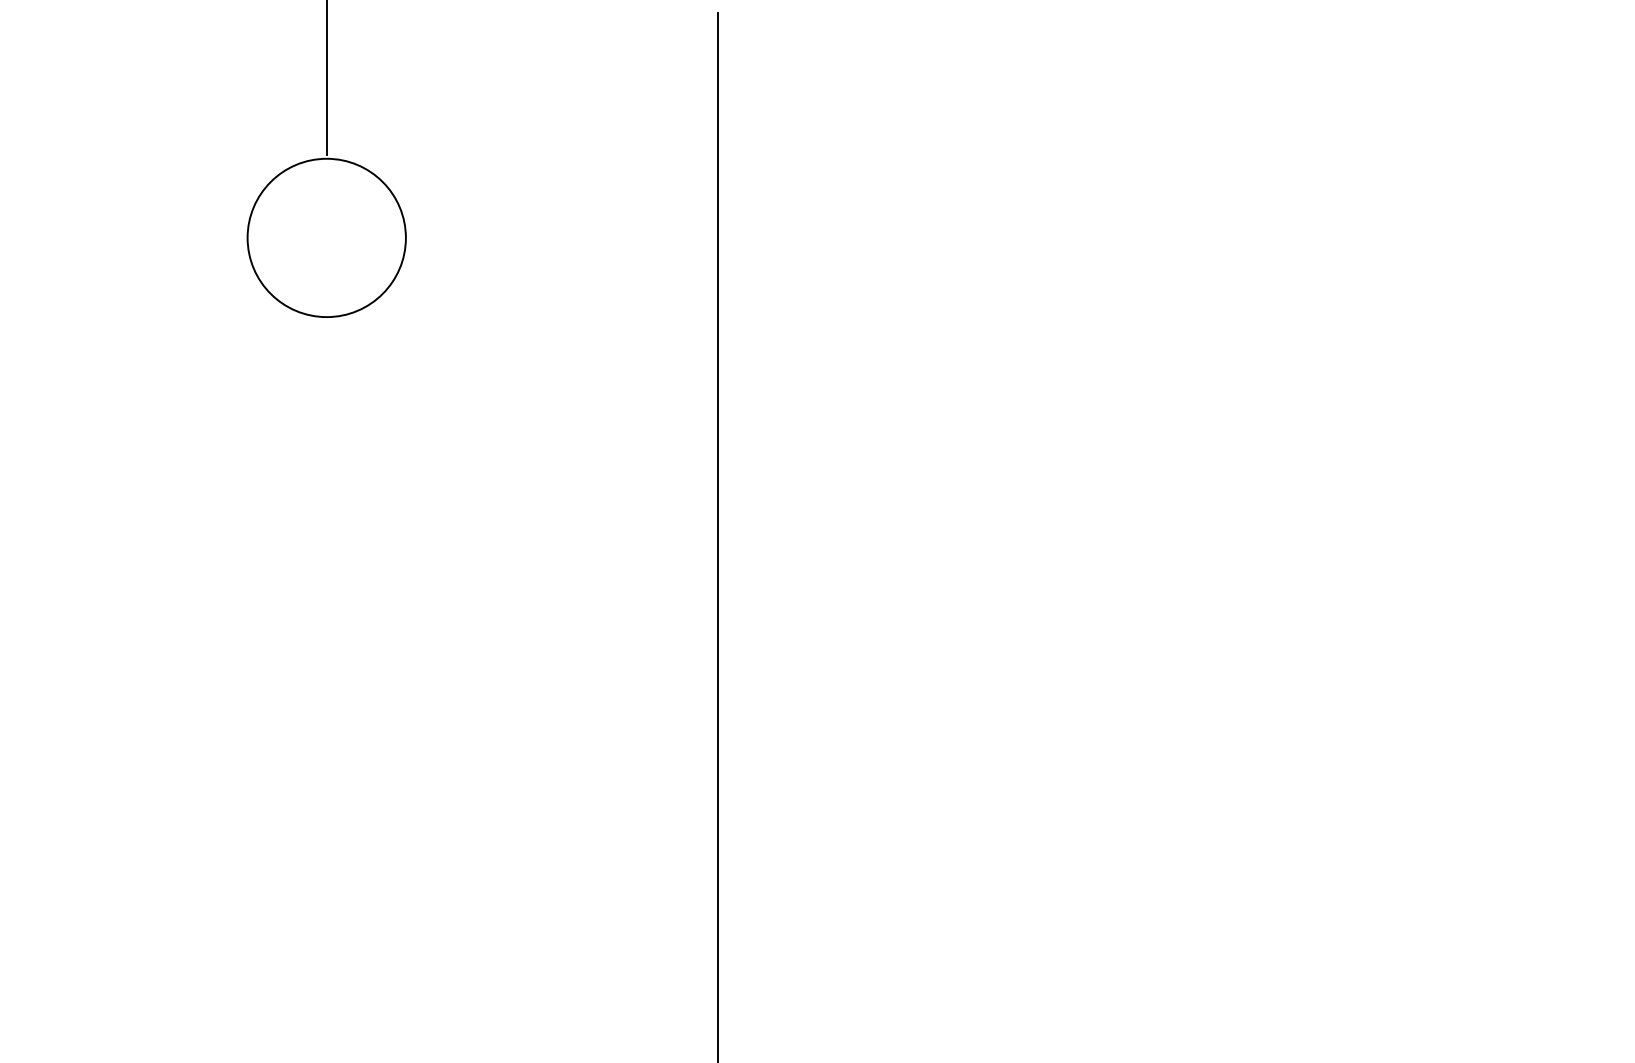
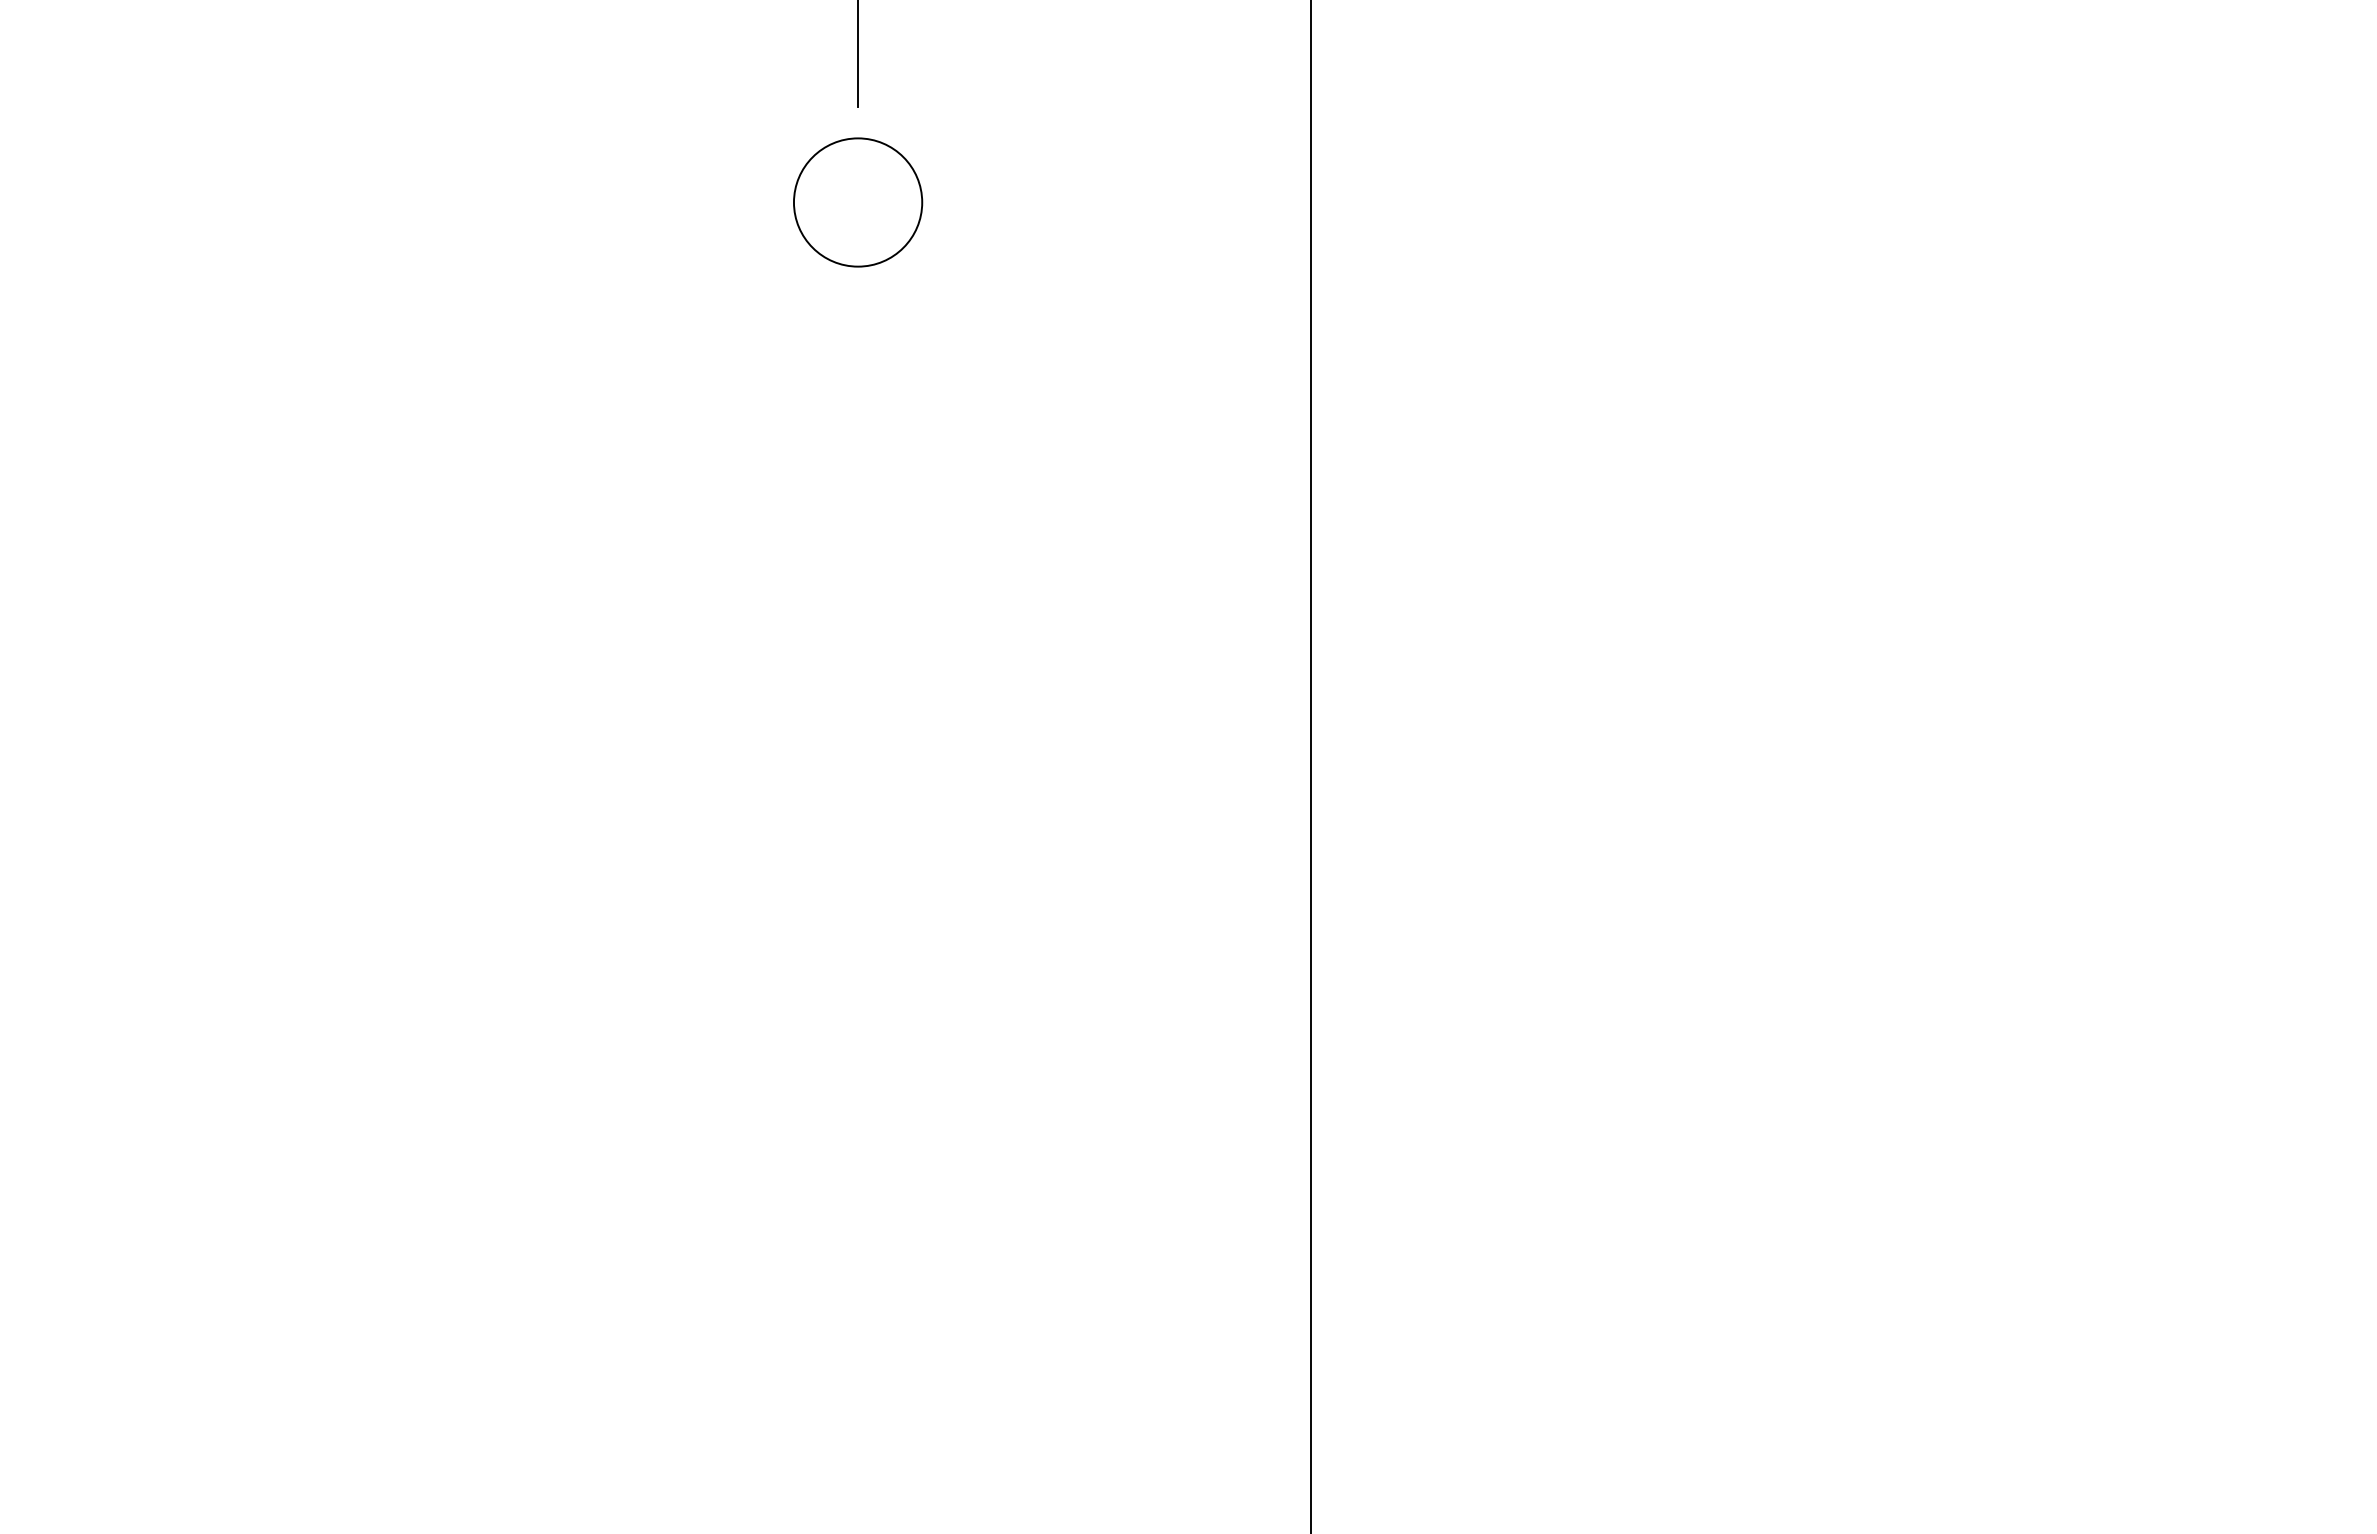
circle: (326, 237) -> (857, 202), size x0.7

